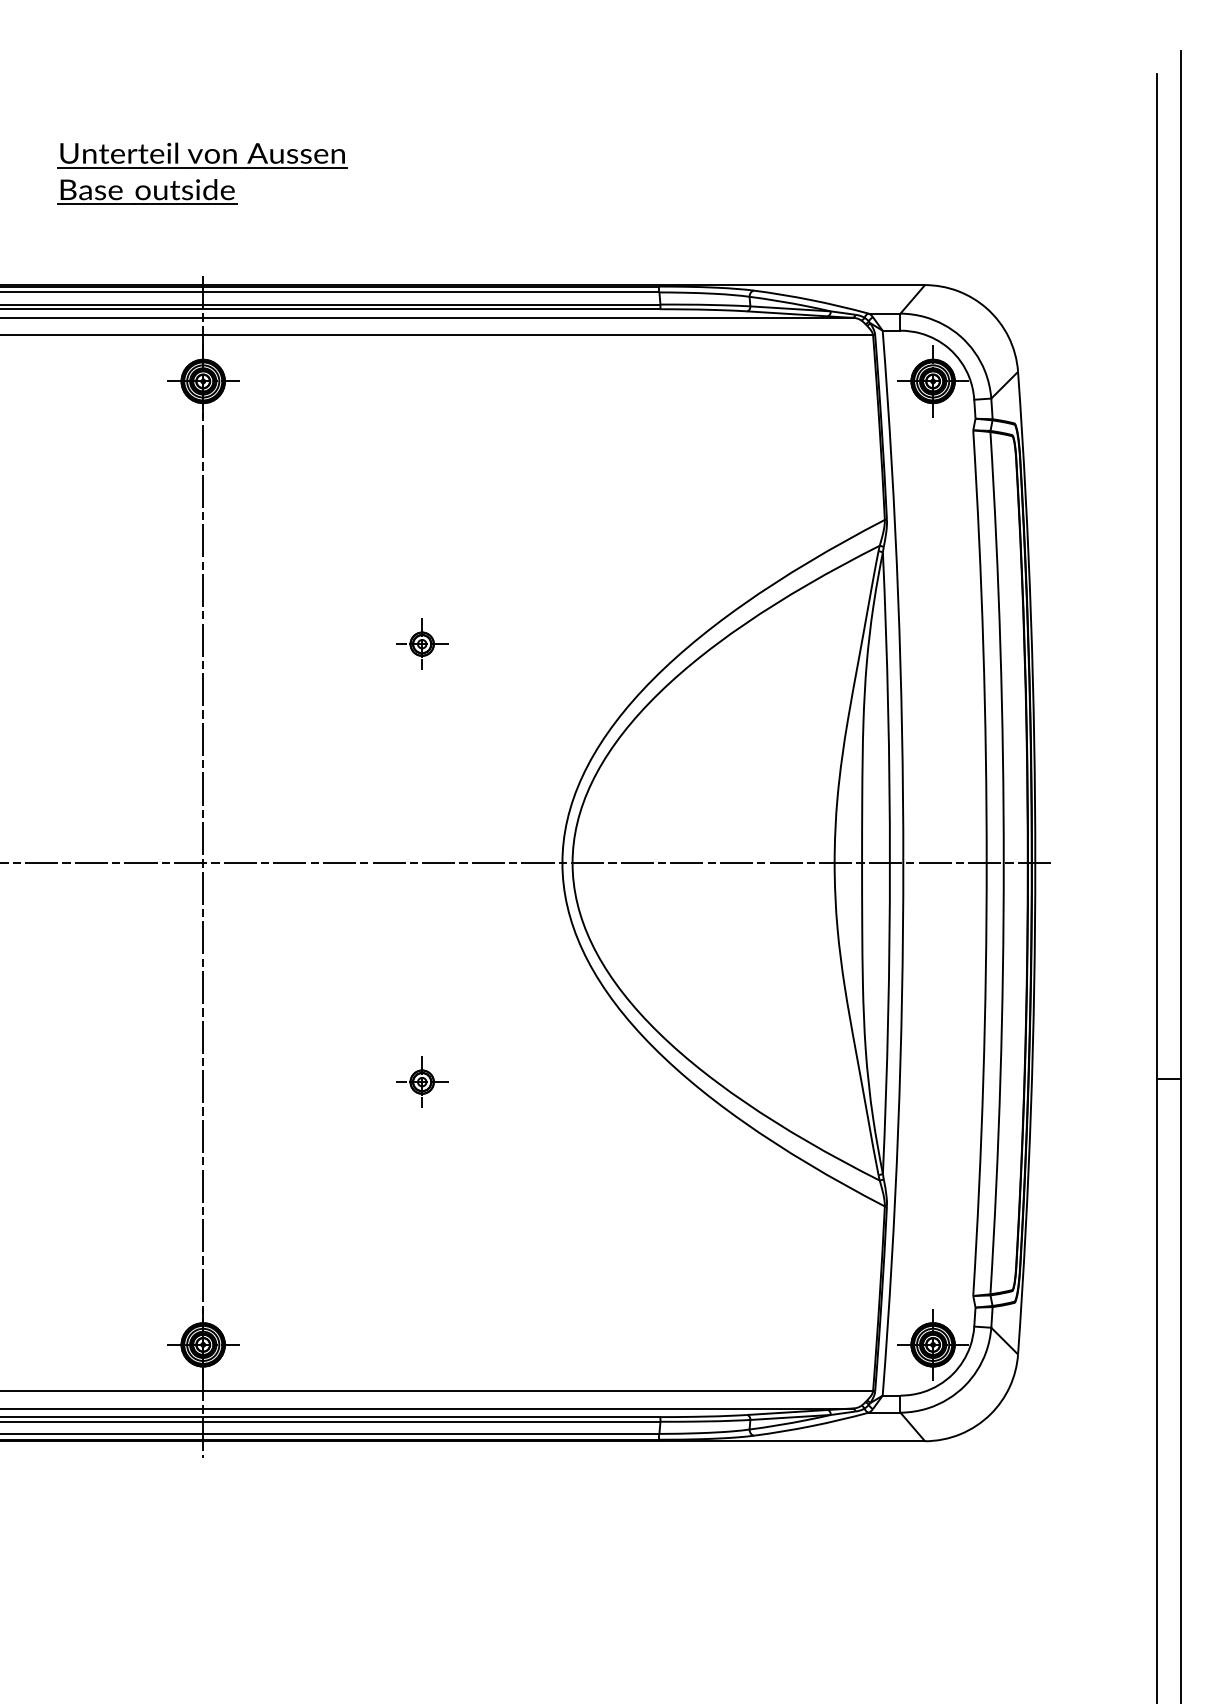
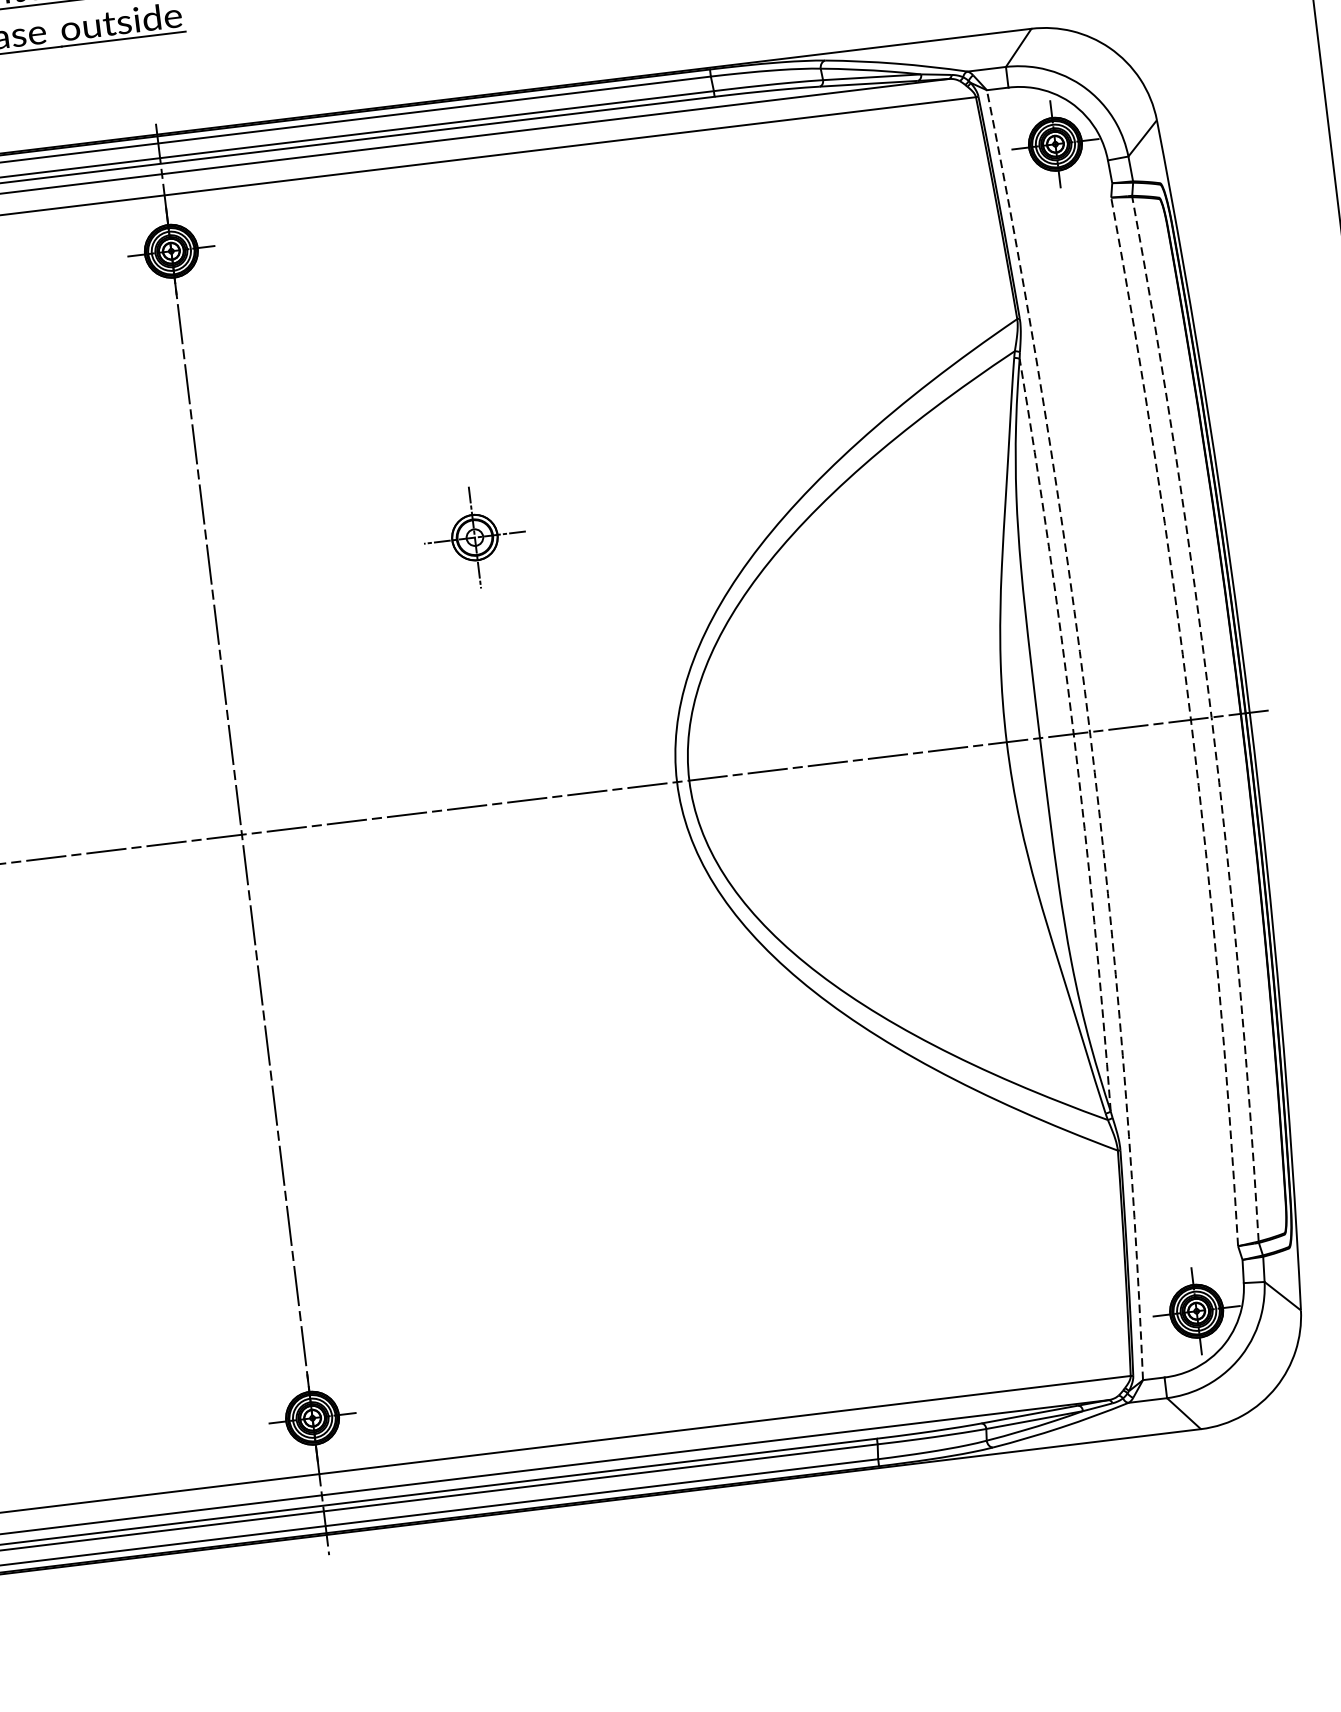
part: (422, 643) -> (475, 536), size x1.6
arc: (889, 863) -> (1073, 734), solid -> dashed
arc: (903, 863) -> (1090, 732), solid -> dashed
arc: (986, 863) -> (1190, 720), solid -> dashed
arc: (1003, 863) -> (1211, 717), solid -> dashed
part: (422, 1081) -> (539, 1067), removed

